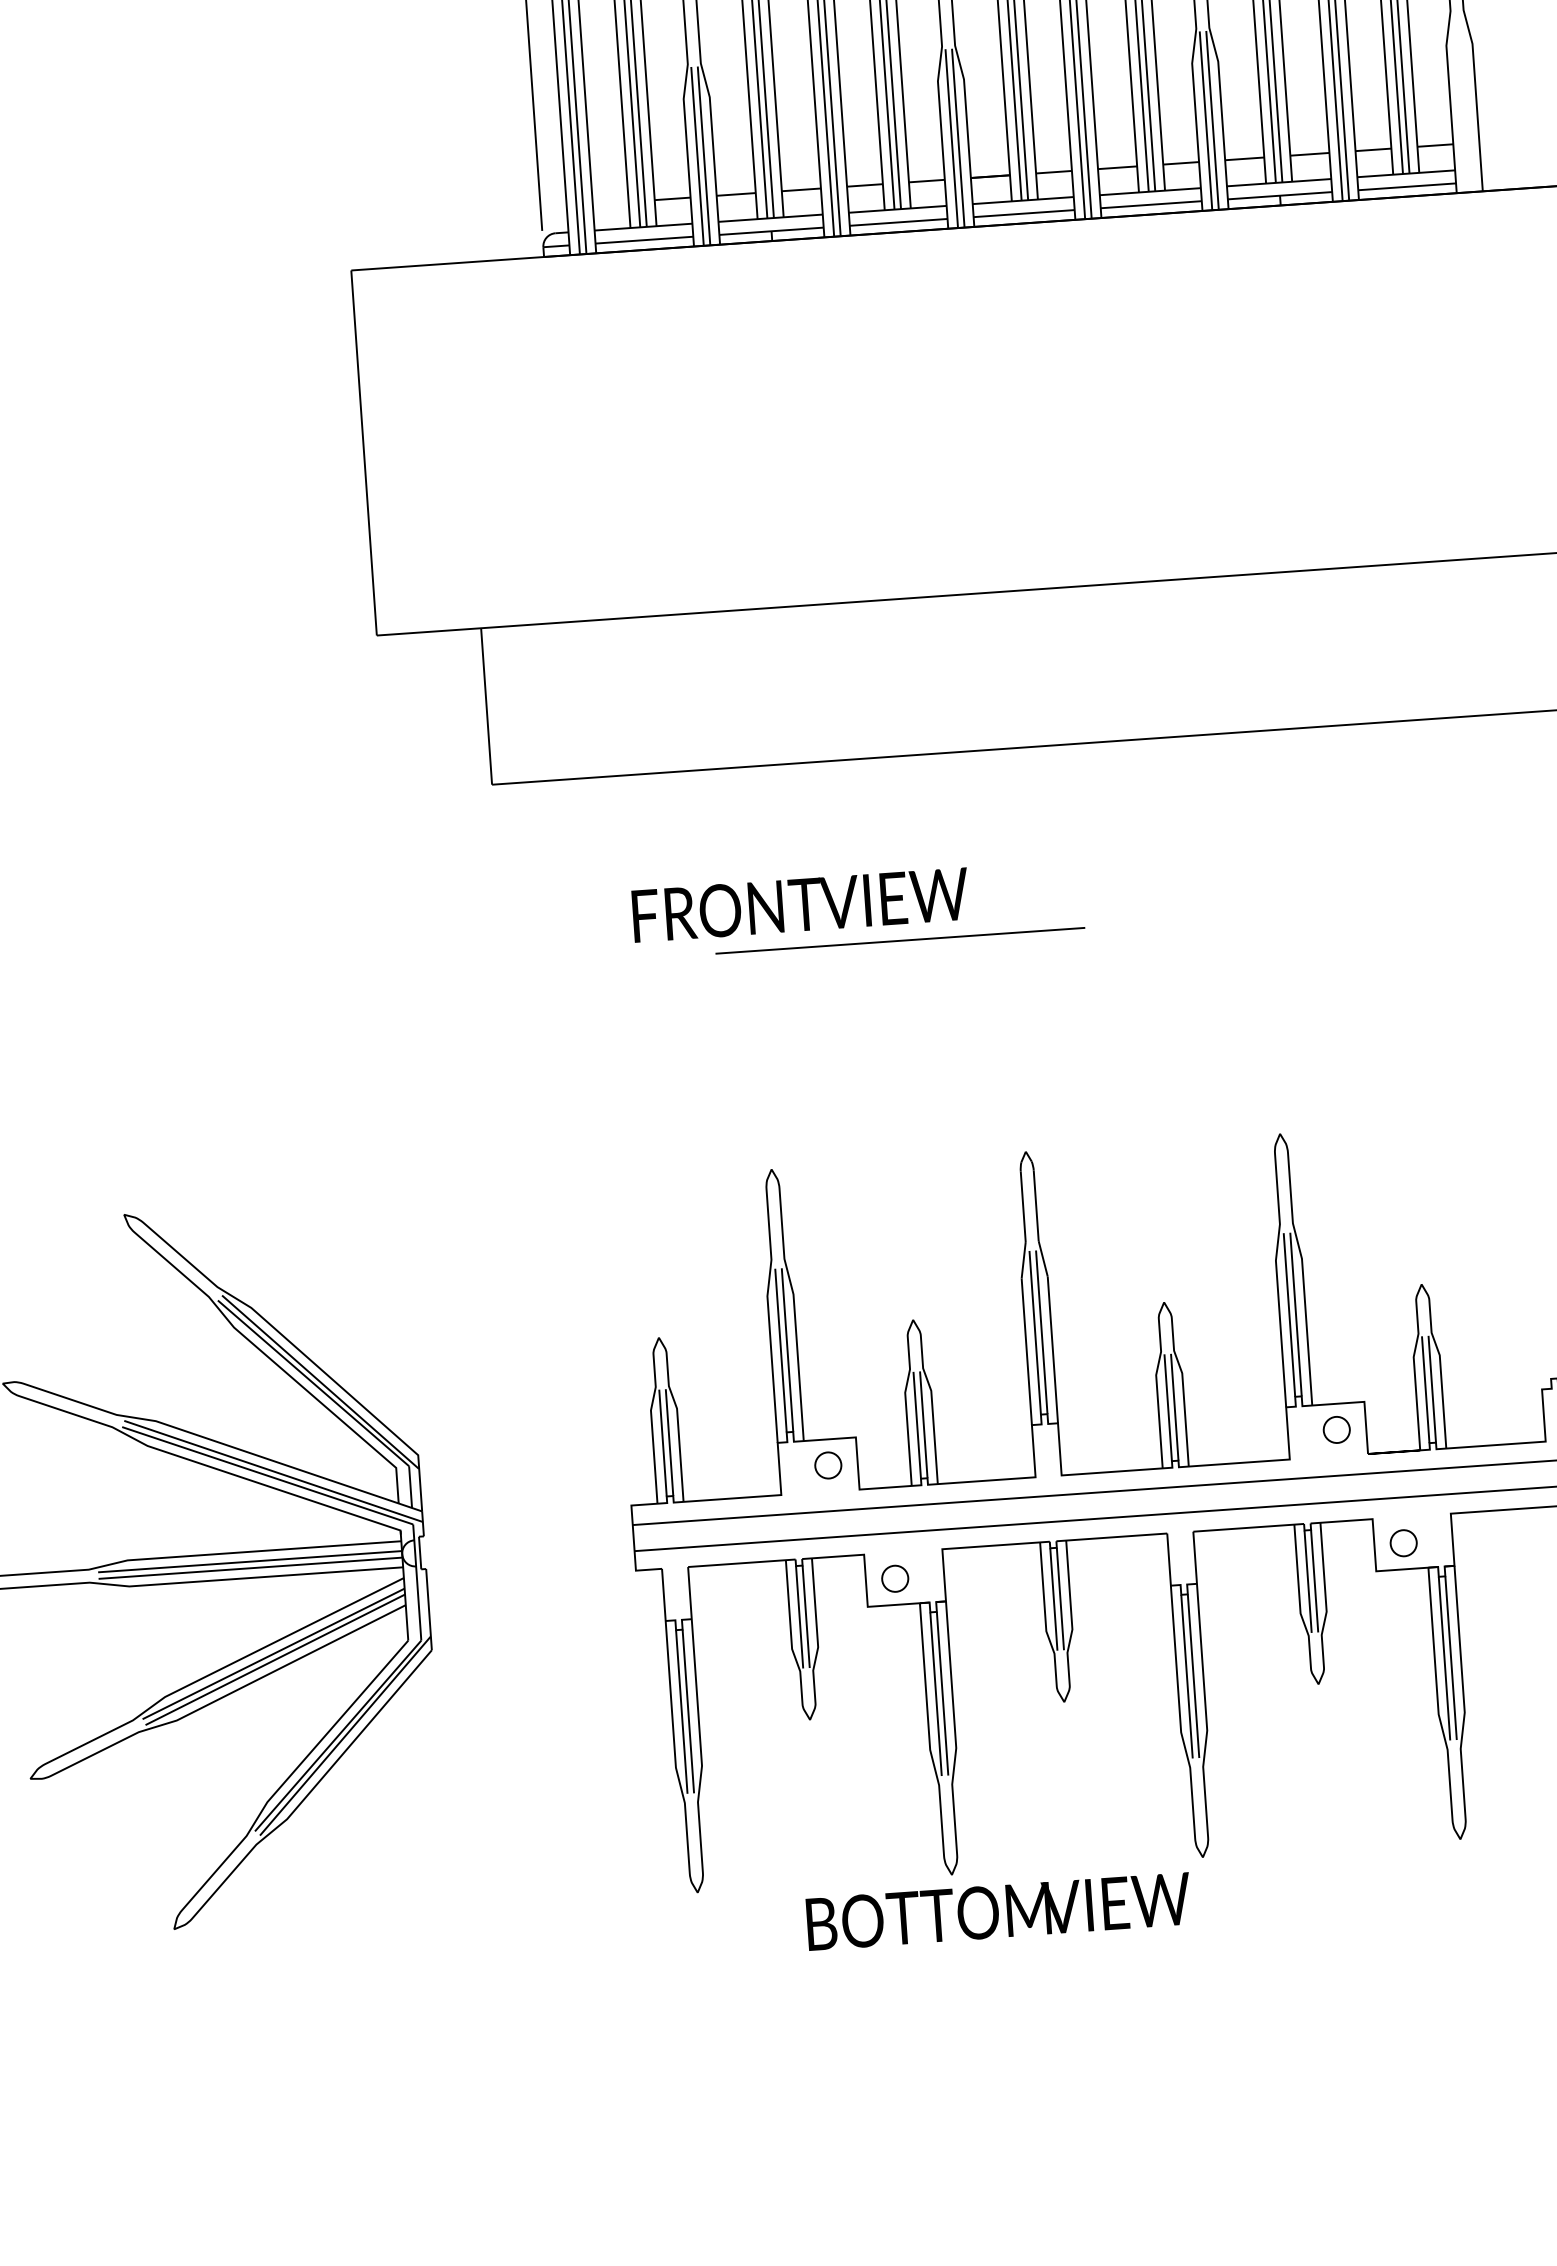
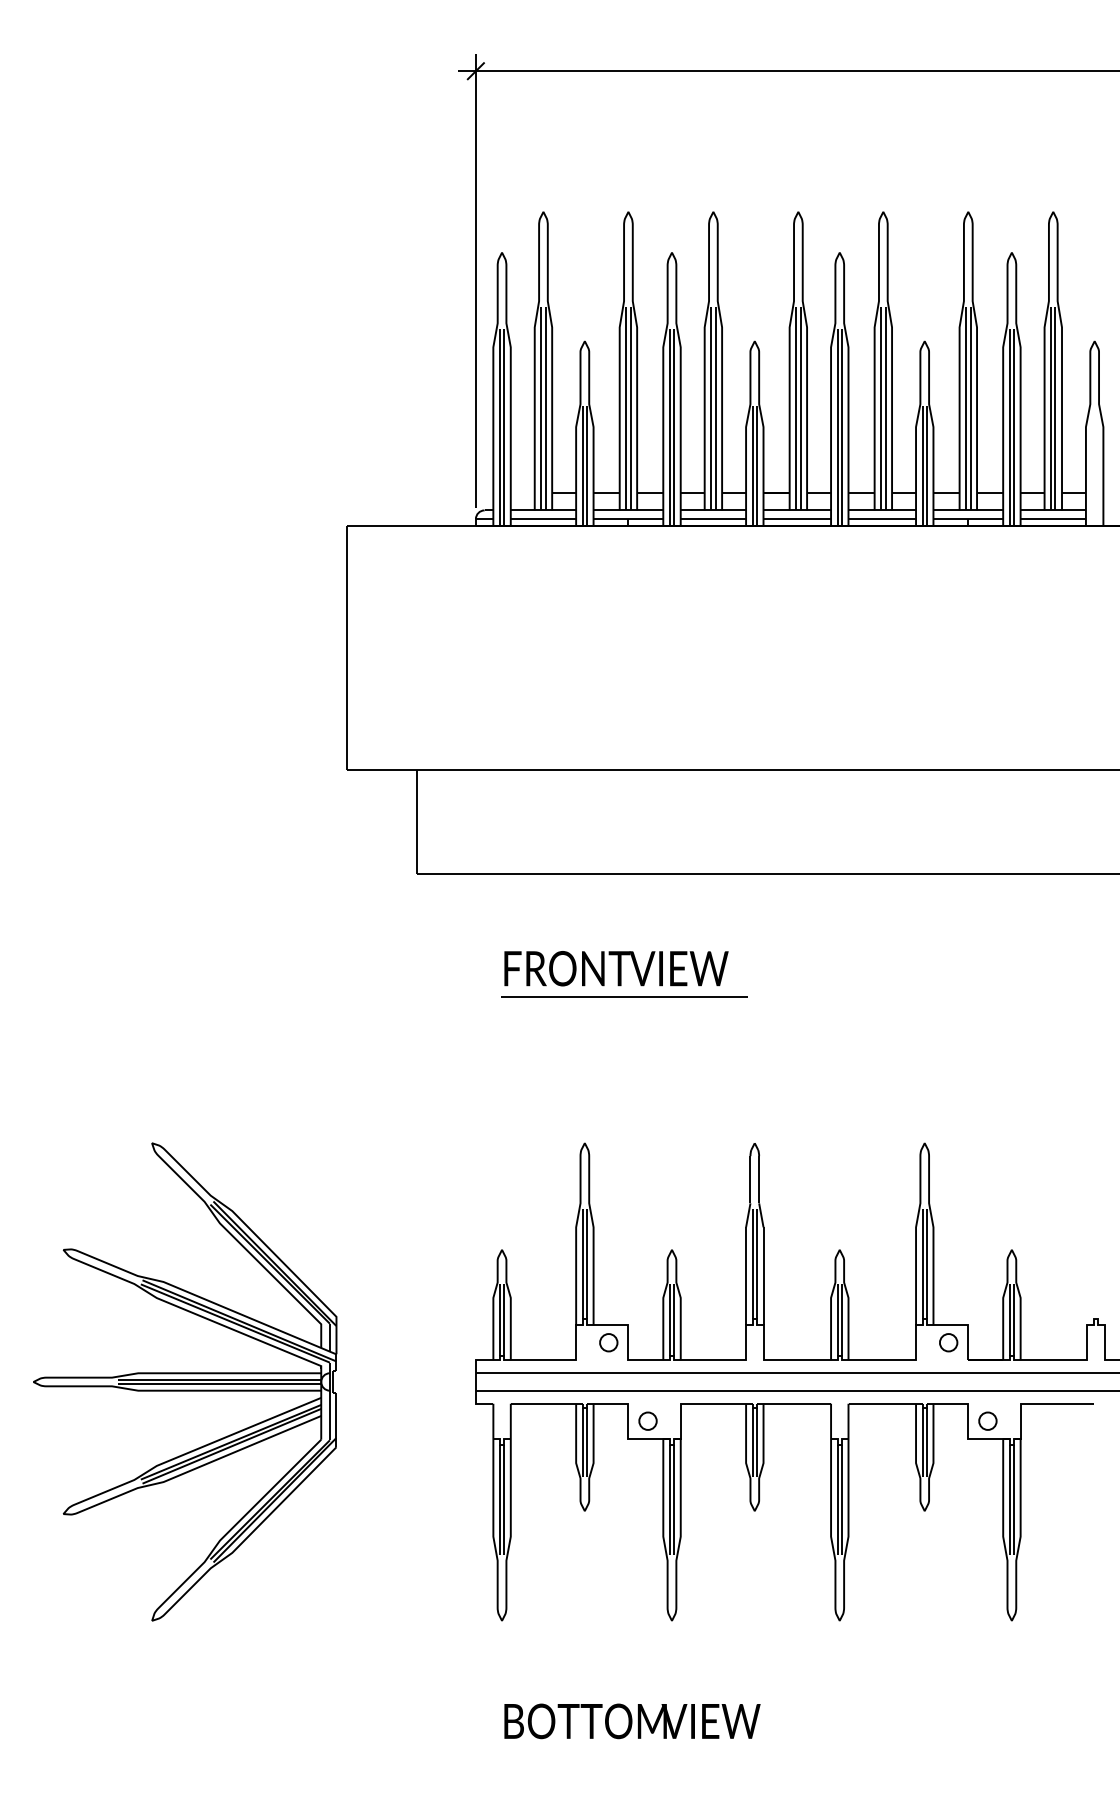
line: (900, 939) -> (624, 996), moved
text: (998, 1911) -> (632, 1721), moved

